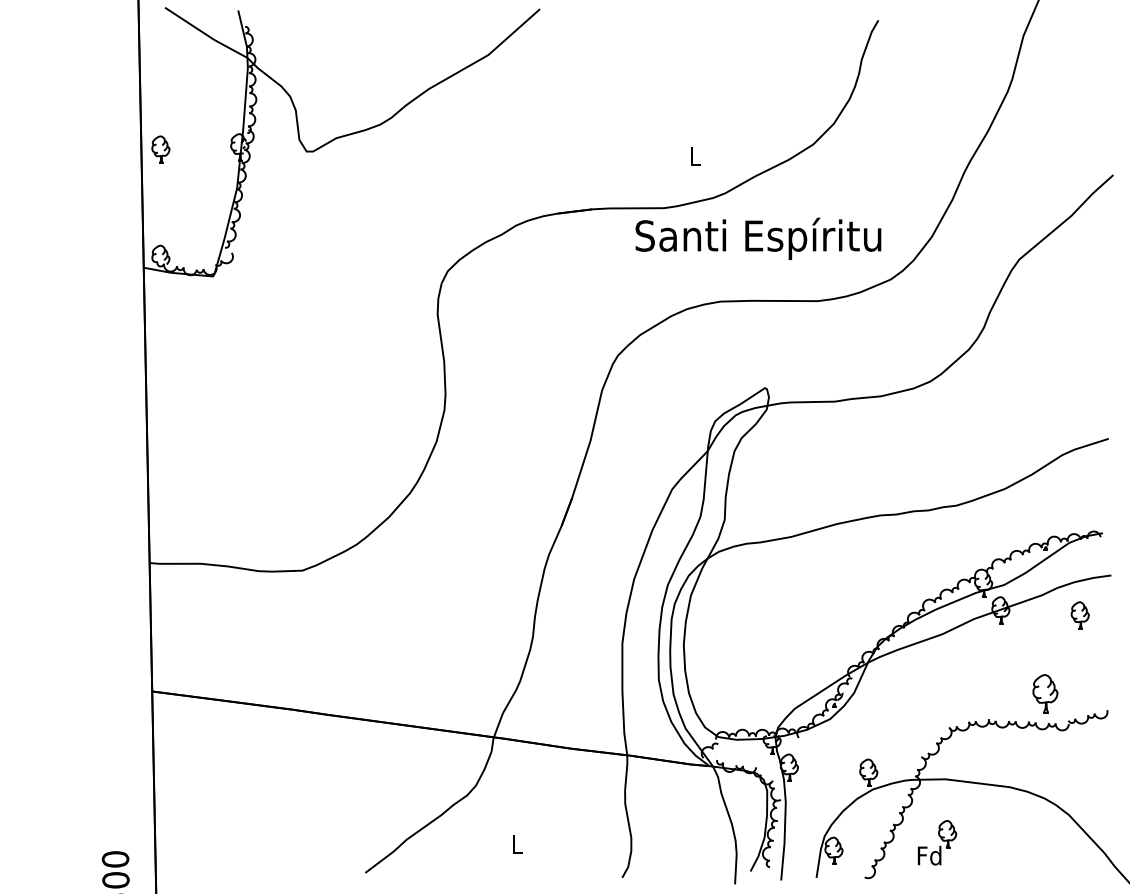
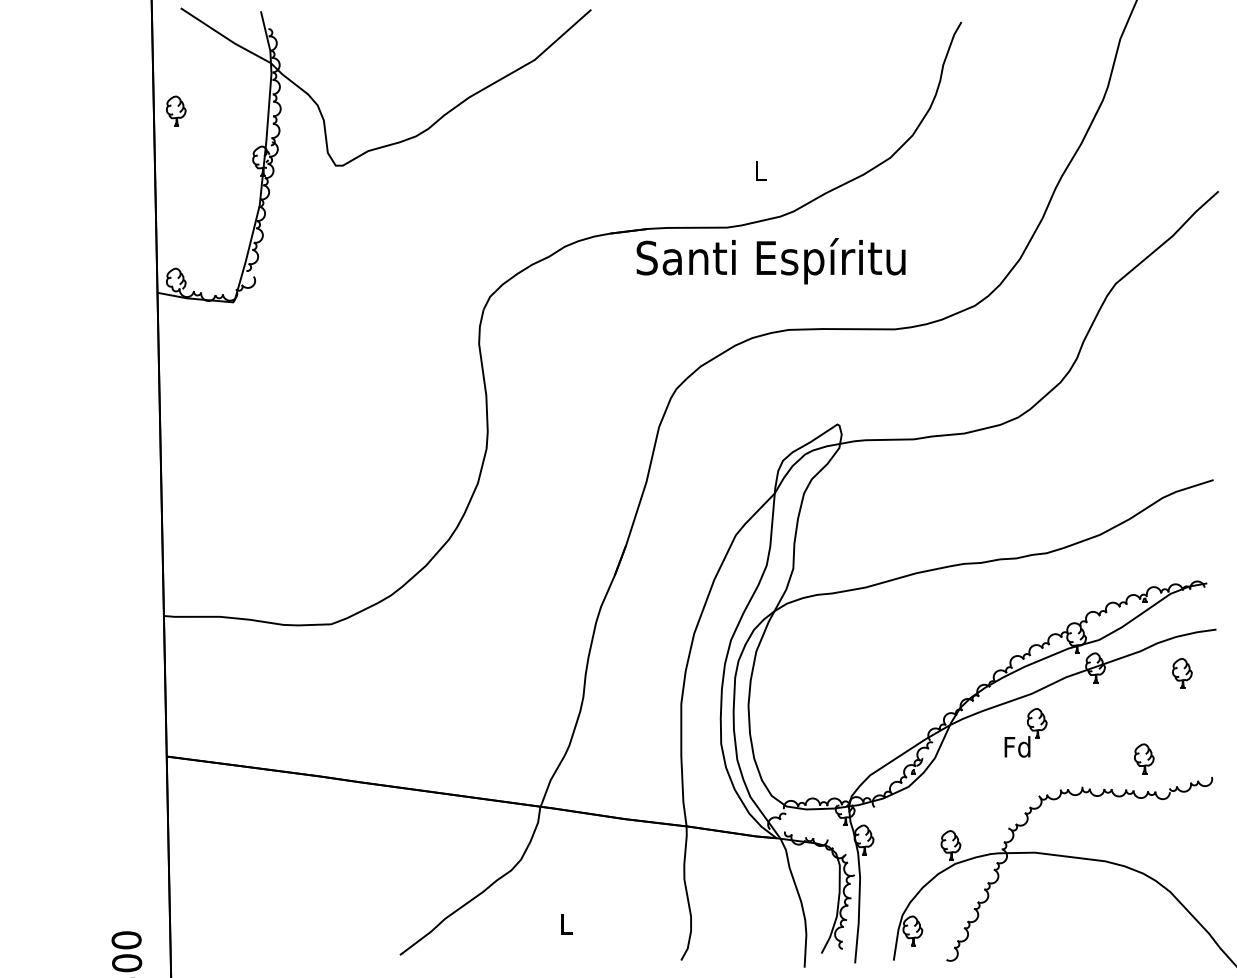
part: (160, 149) -> (175, 110), moved
text: (758, 238) -> (771, 260), moved
part: (1045, 693) -> (1144, 758), size x0.71
part: (937, 842) -> (1026, 732), moved

